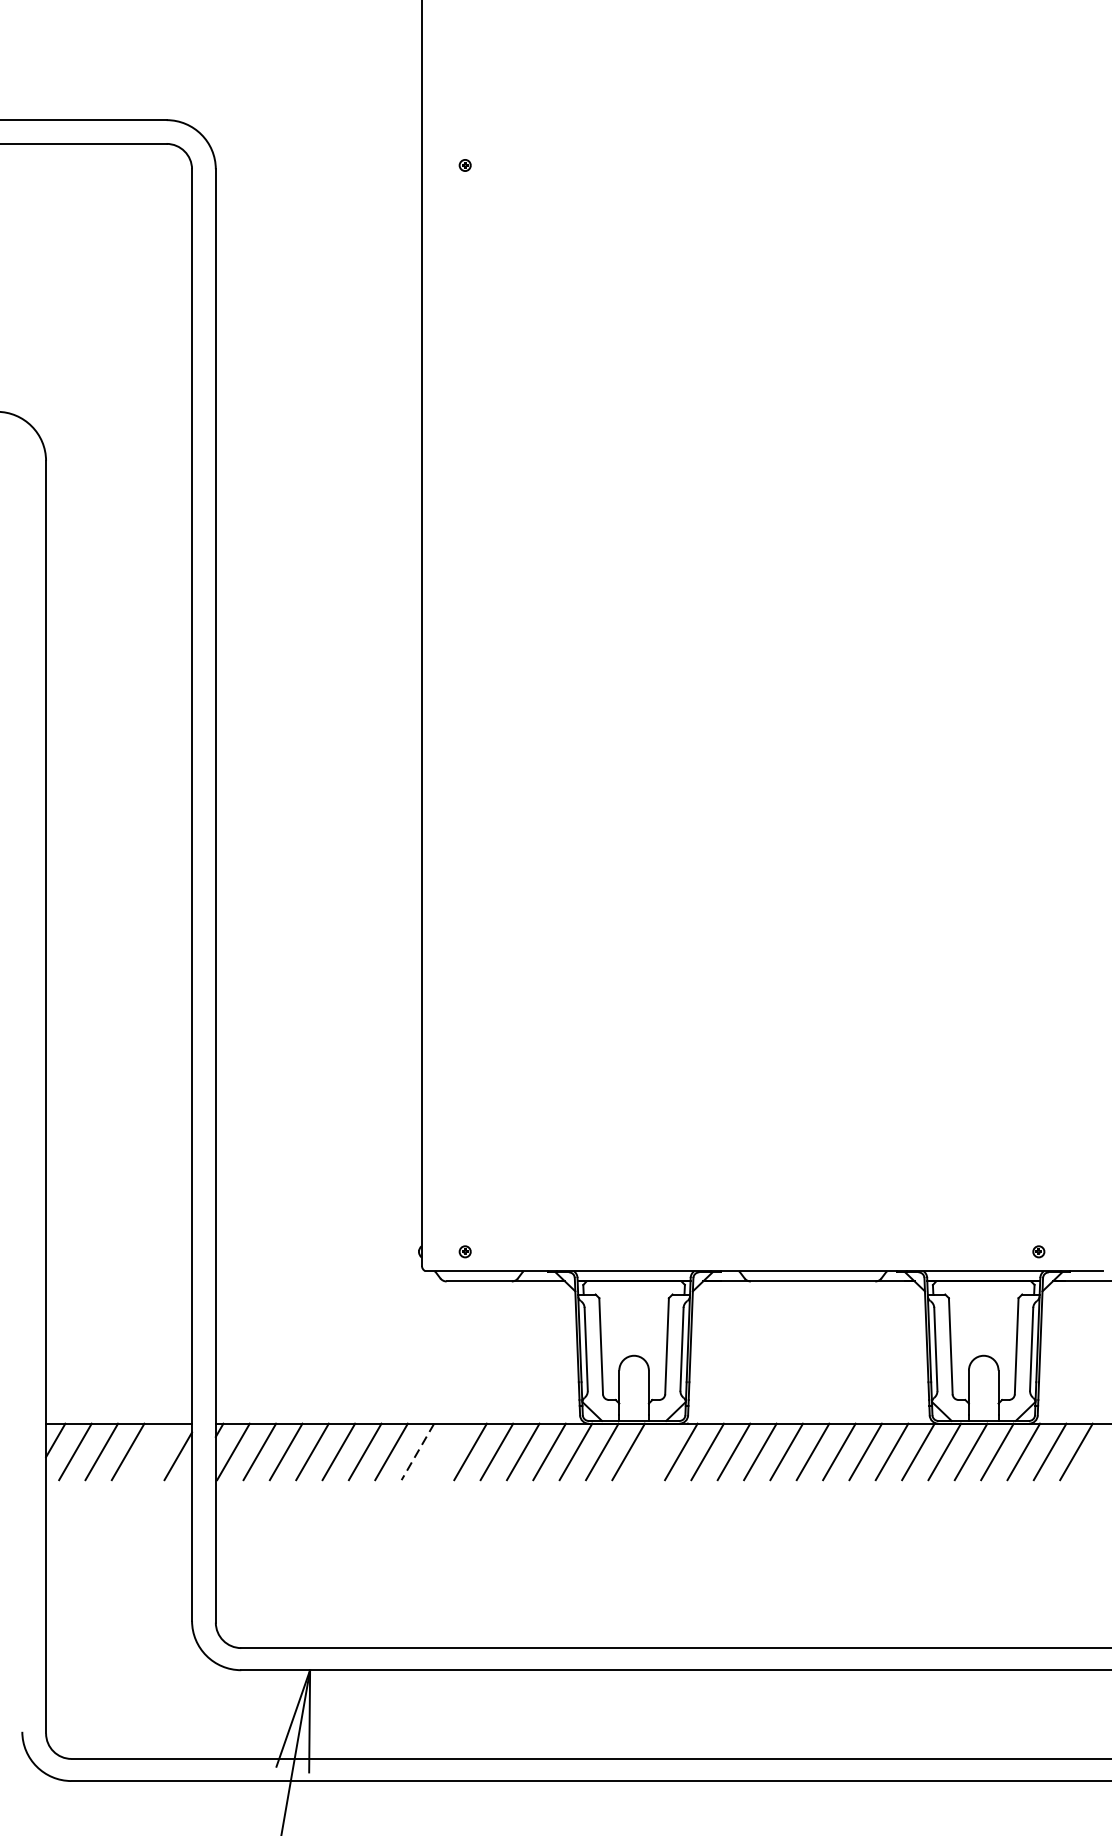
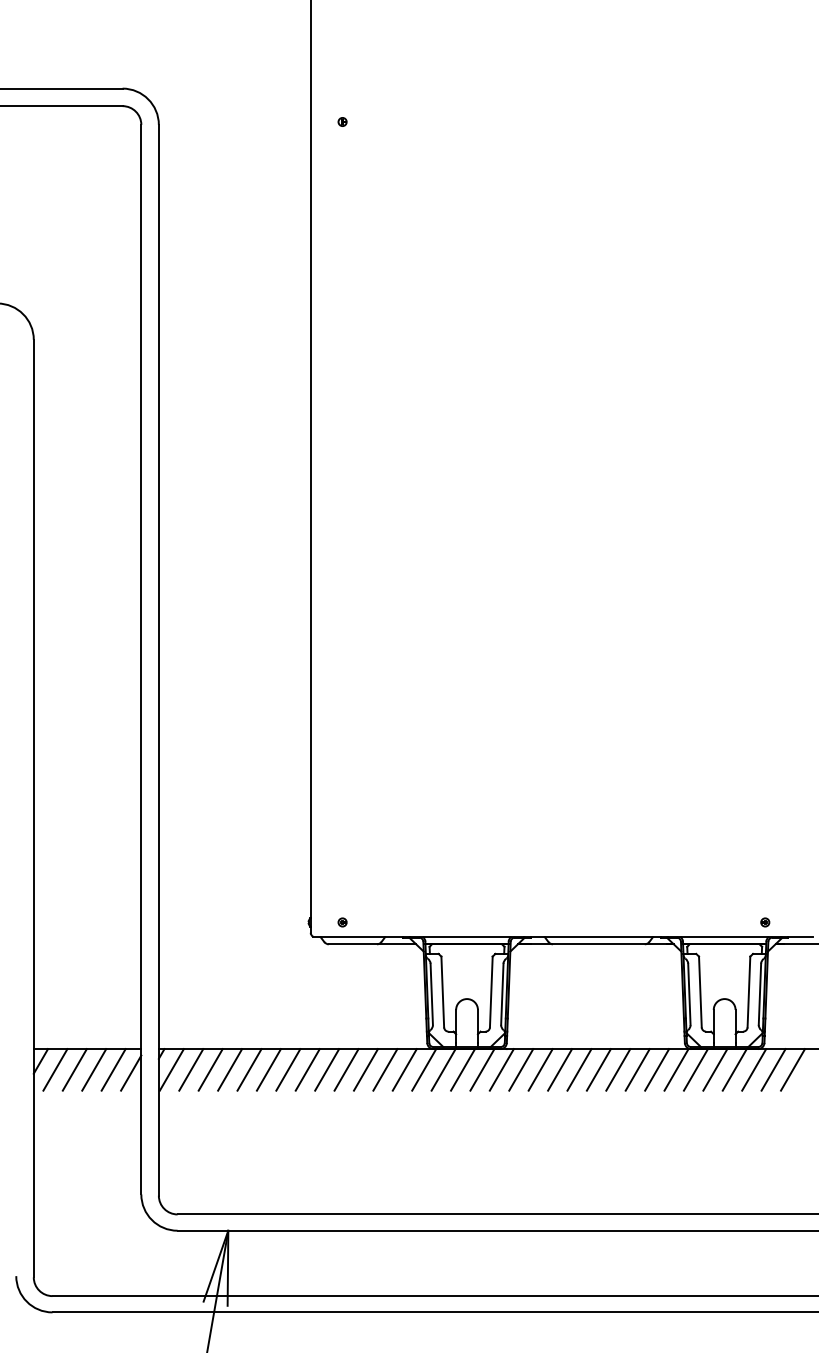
line: (154, 1451) -> (113, 1069), added
line: (444, 1451) -> (327, 1069), added
line: (655, 1451) -> (482, 1069), added
line: (417, 1452) -> (307, 1070), dashed -> solid

